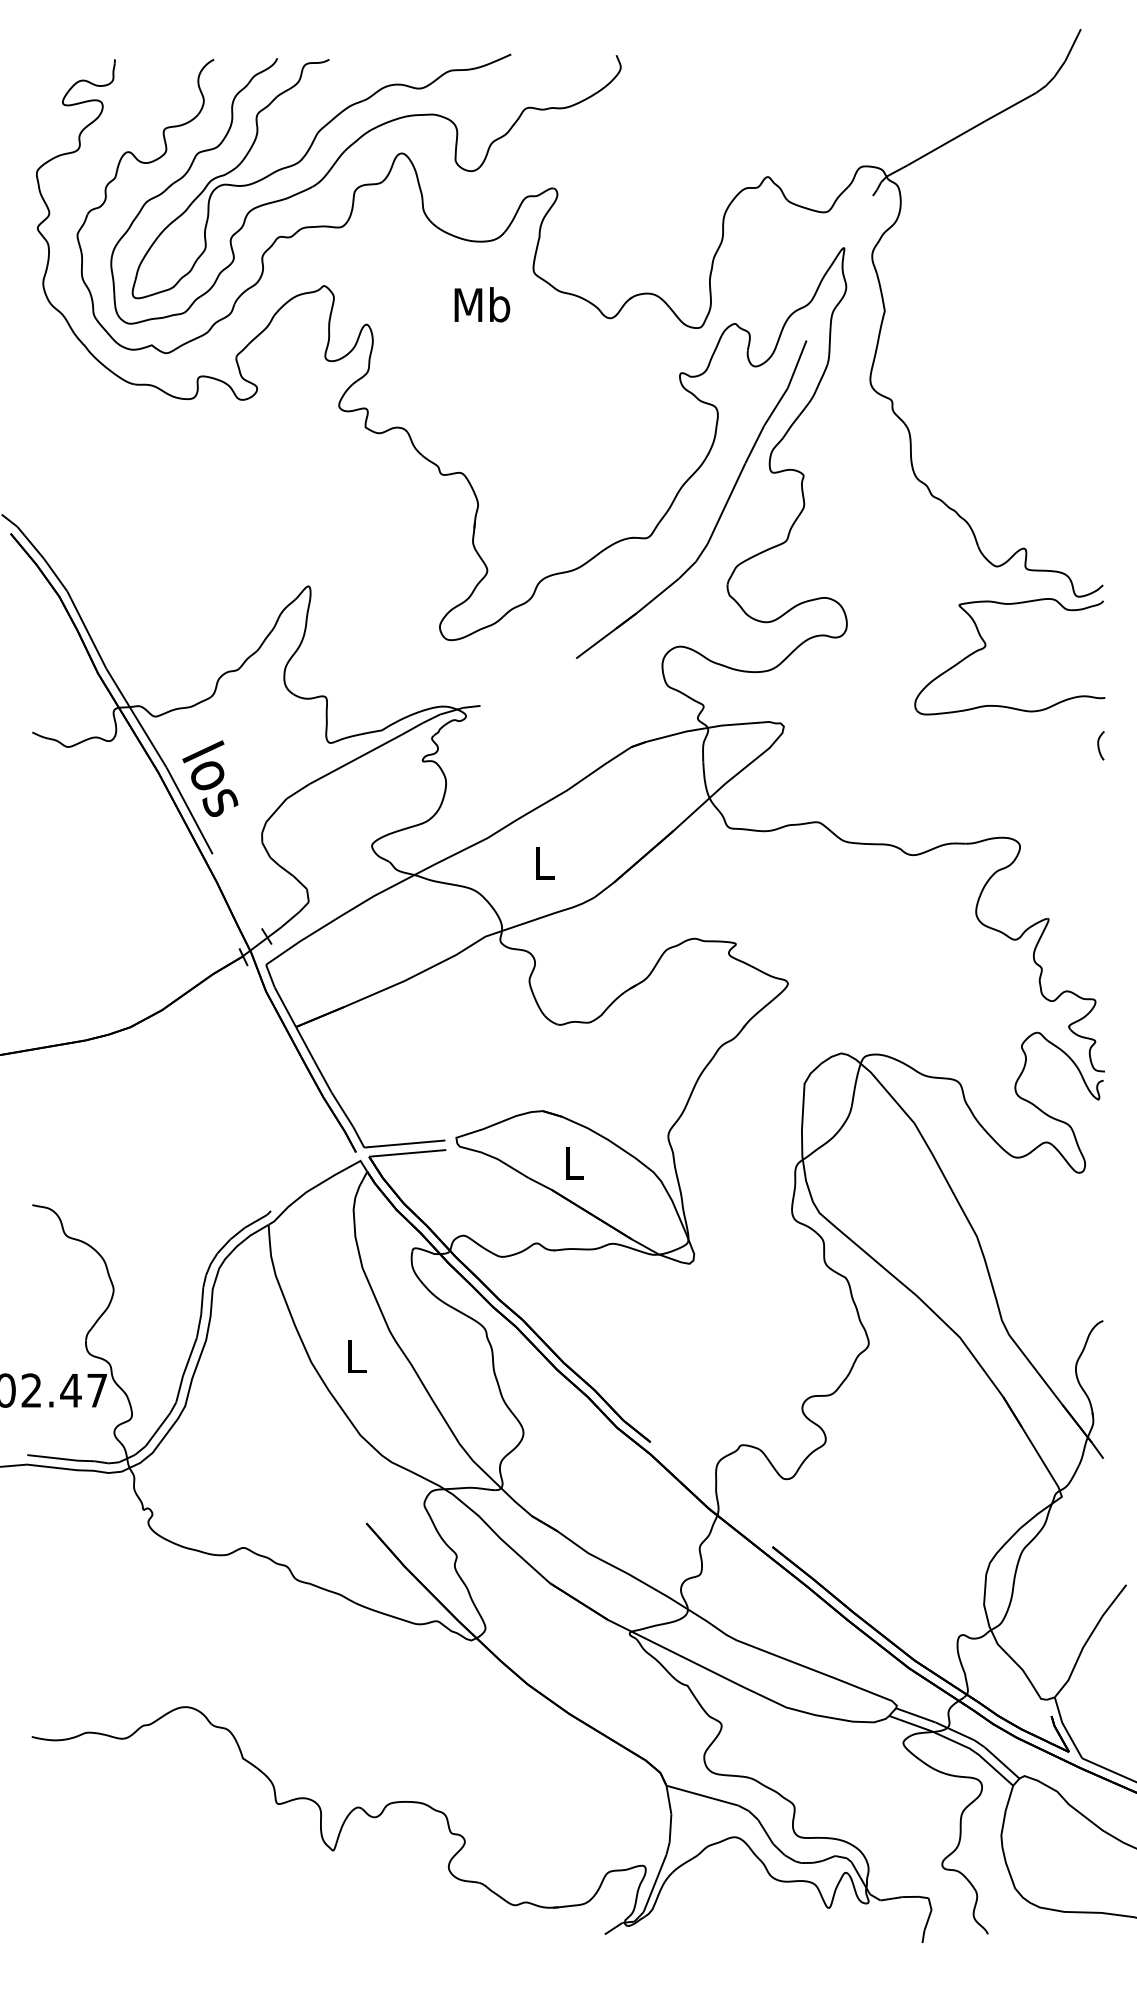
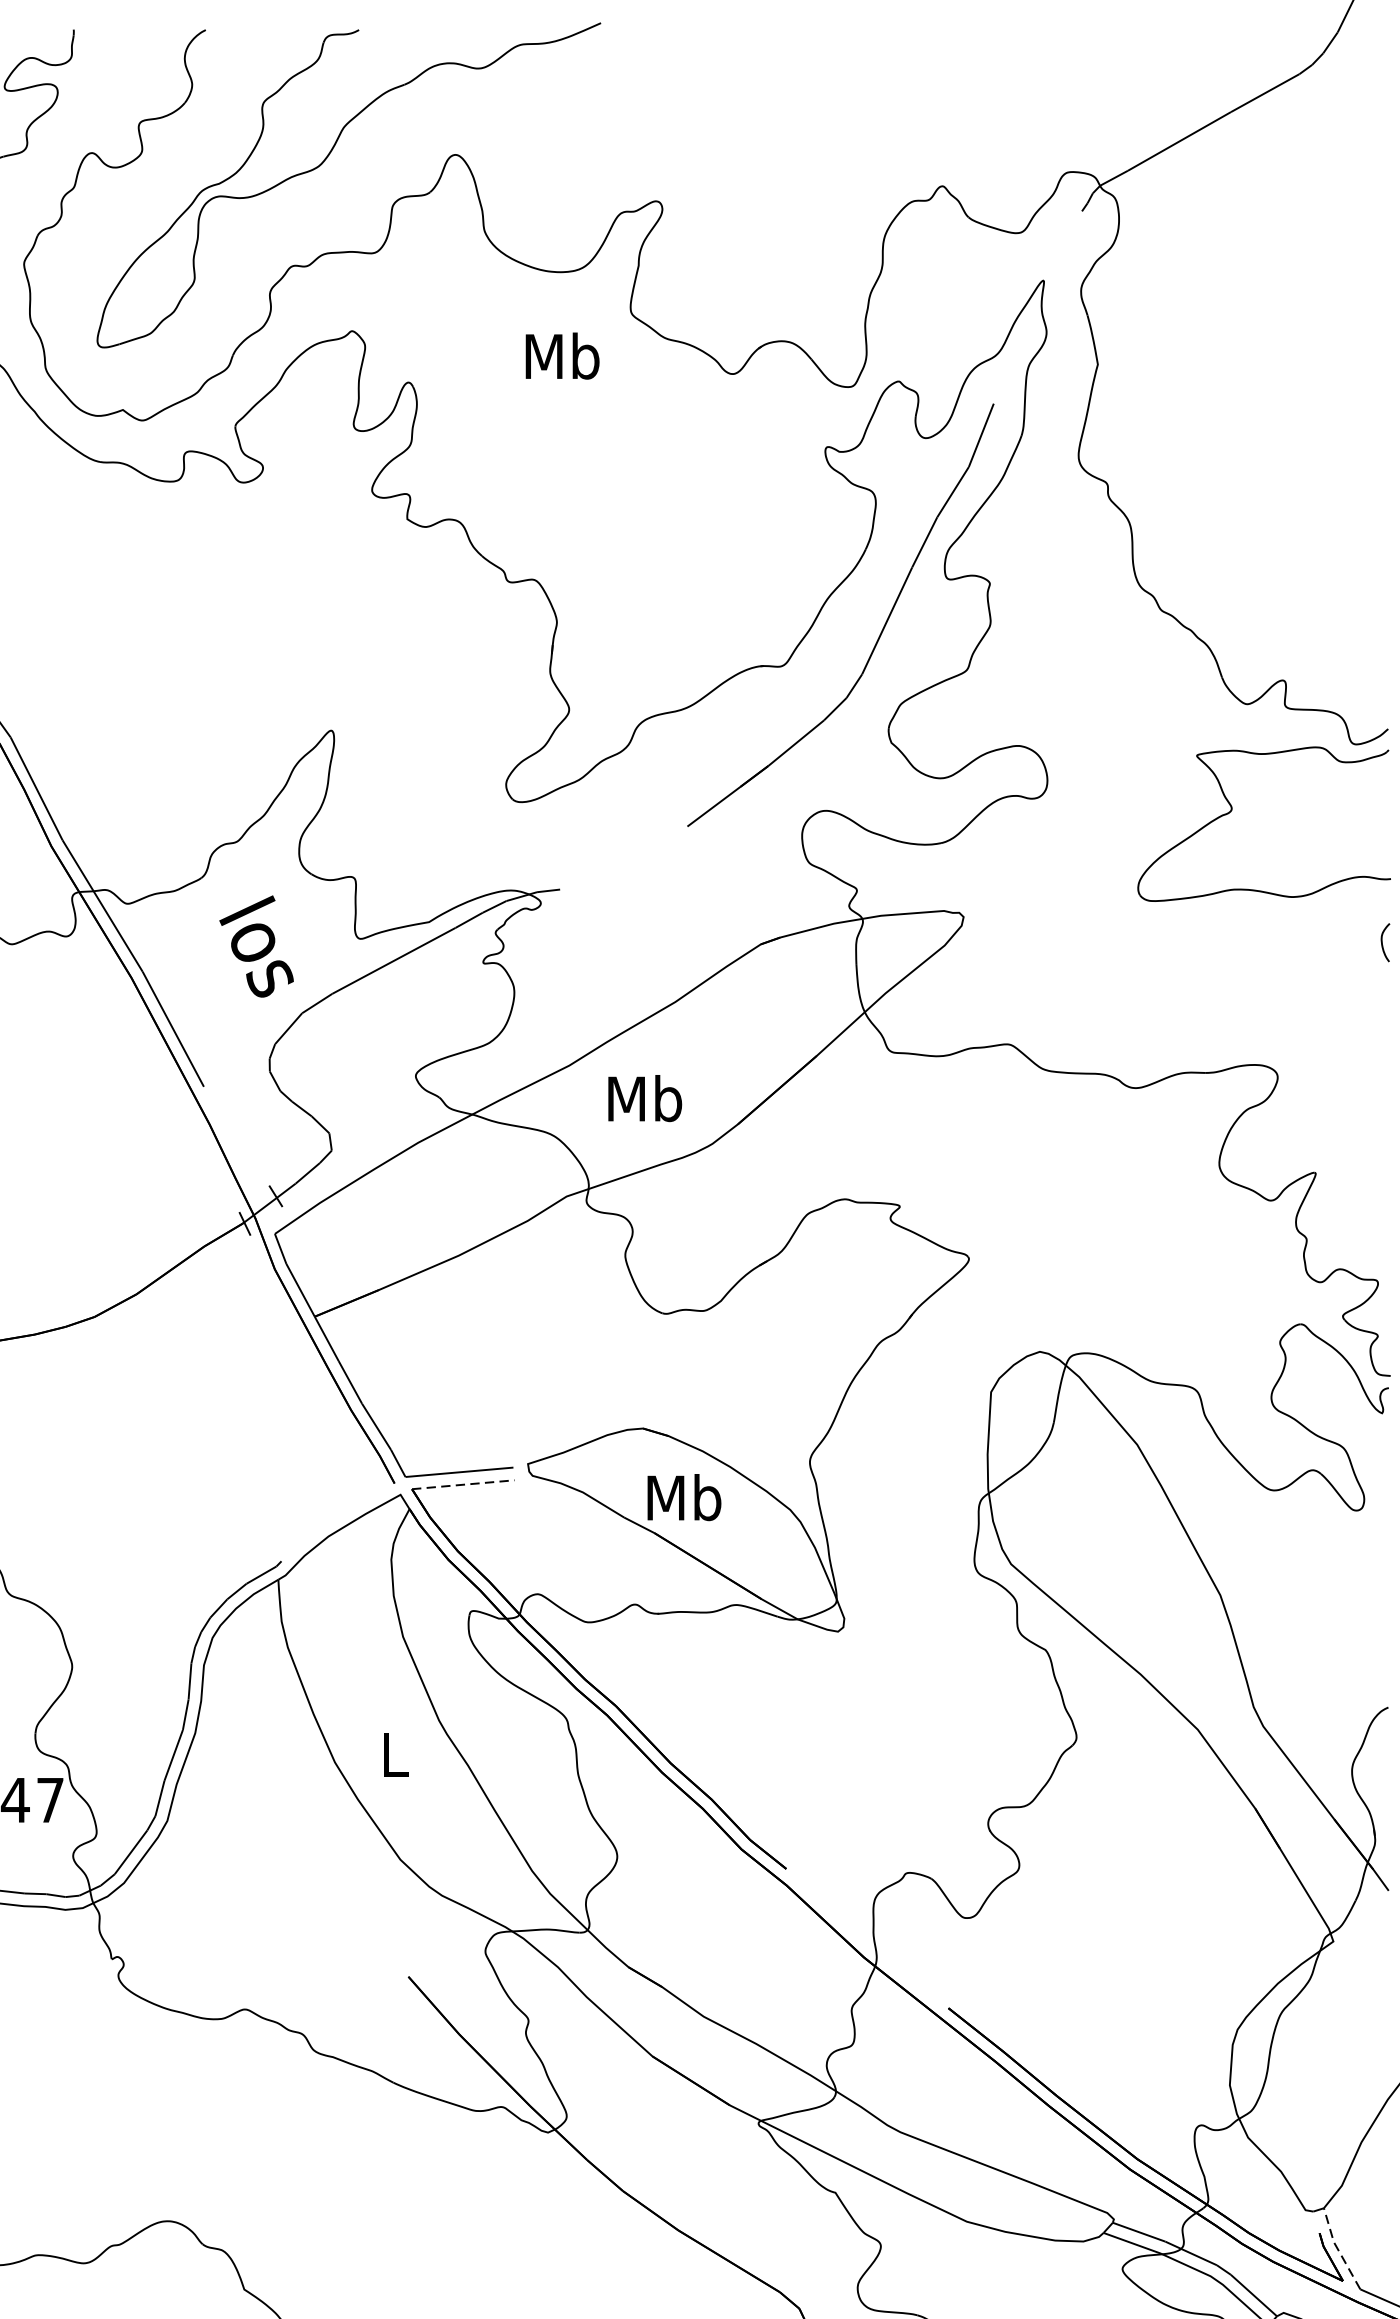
part: (333, 167) -> (364, 173), removed
text: (210, 778) -> (256, 946), moved
text: (544, 862) -> (645, 1097), L -> Mb
line: (407, 1153) -> (463, 1484), solid -> dashed
text: (573, 1162) -> (683, 1496), L -> Mb
line: (1065, 1728) -> (1338, 2249), solid -> dashed

